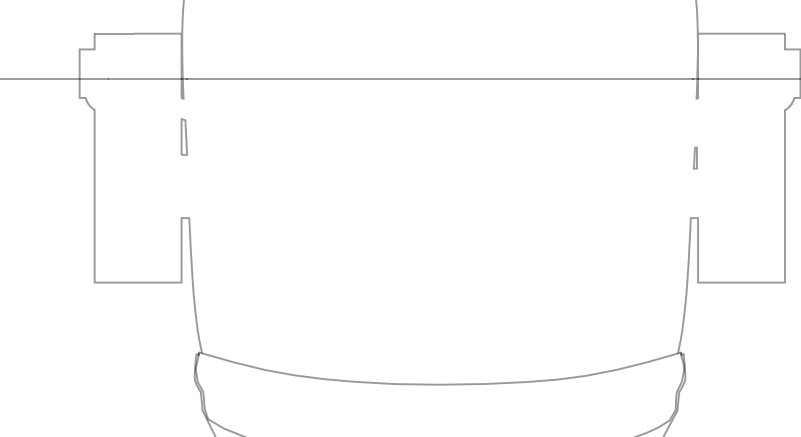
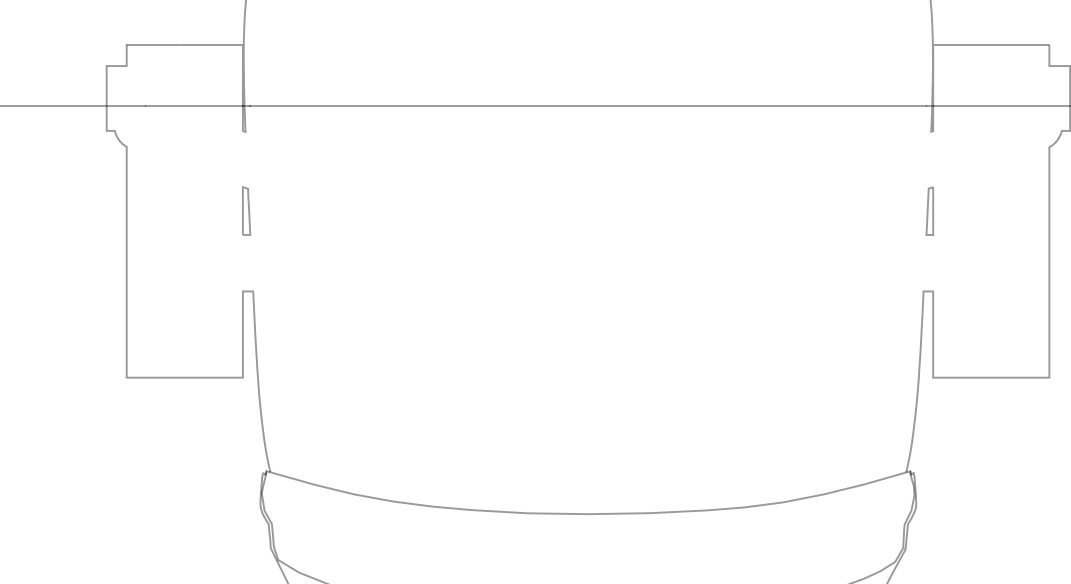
part: (184, 136) -> (246, 210), moved
part: (695, 157) -> (929, 210), size x1.67

